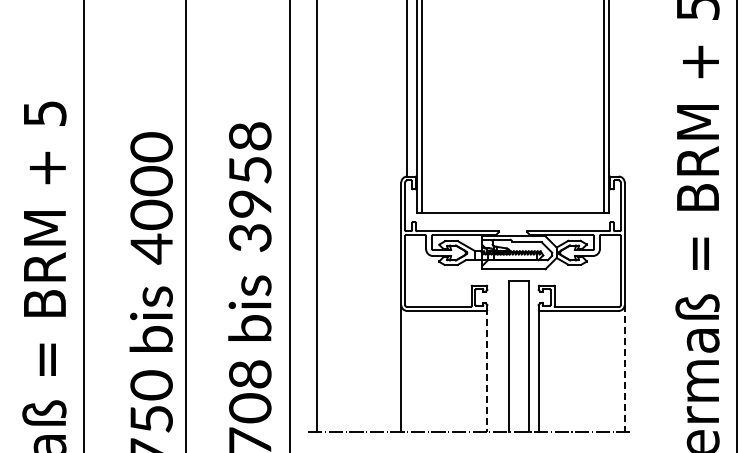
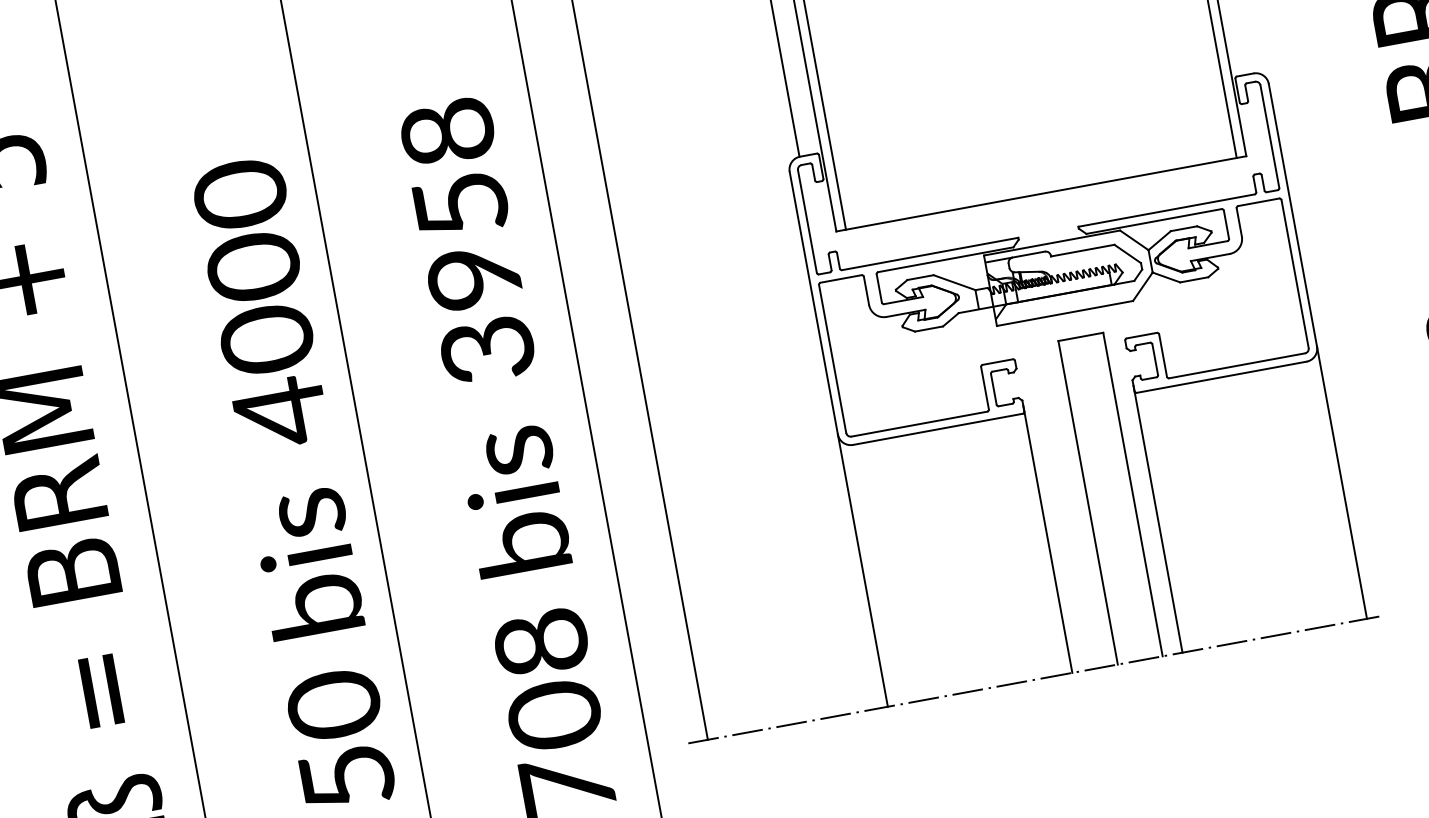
line: (624, 368) -> (1341, 482), dashed -> solid
line: (487, 370) -> (1048, 541), dashed -> solid

